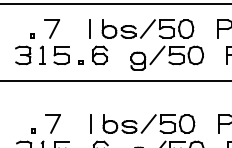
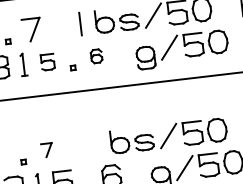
part: (61, 55) -> (47, 62), size x0.7
part: (99, 55) -> (95, 56), size x0.6
part: (52, 123) -> (46, 149), size x0.6
line: (90, 123) -> (94, 144), removed

